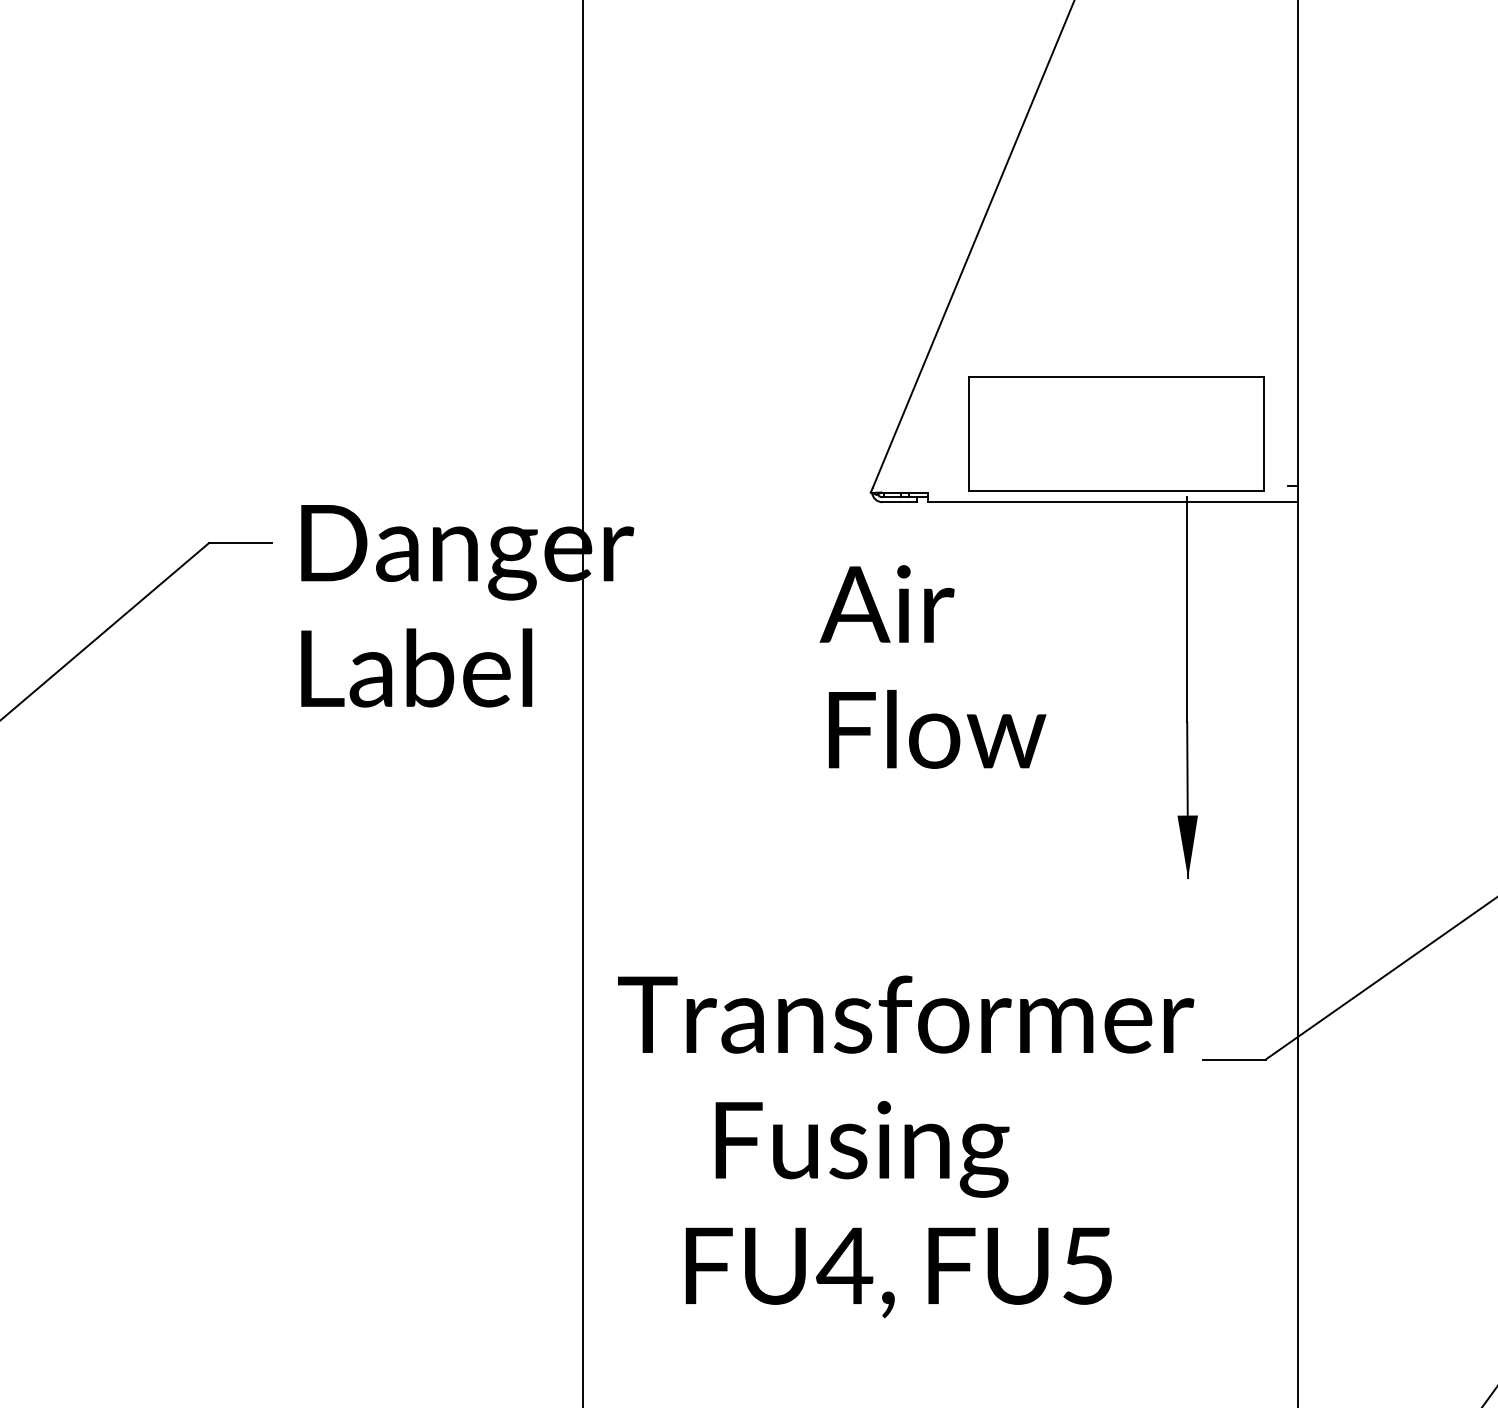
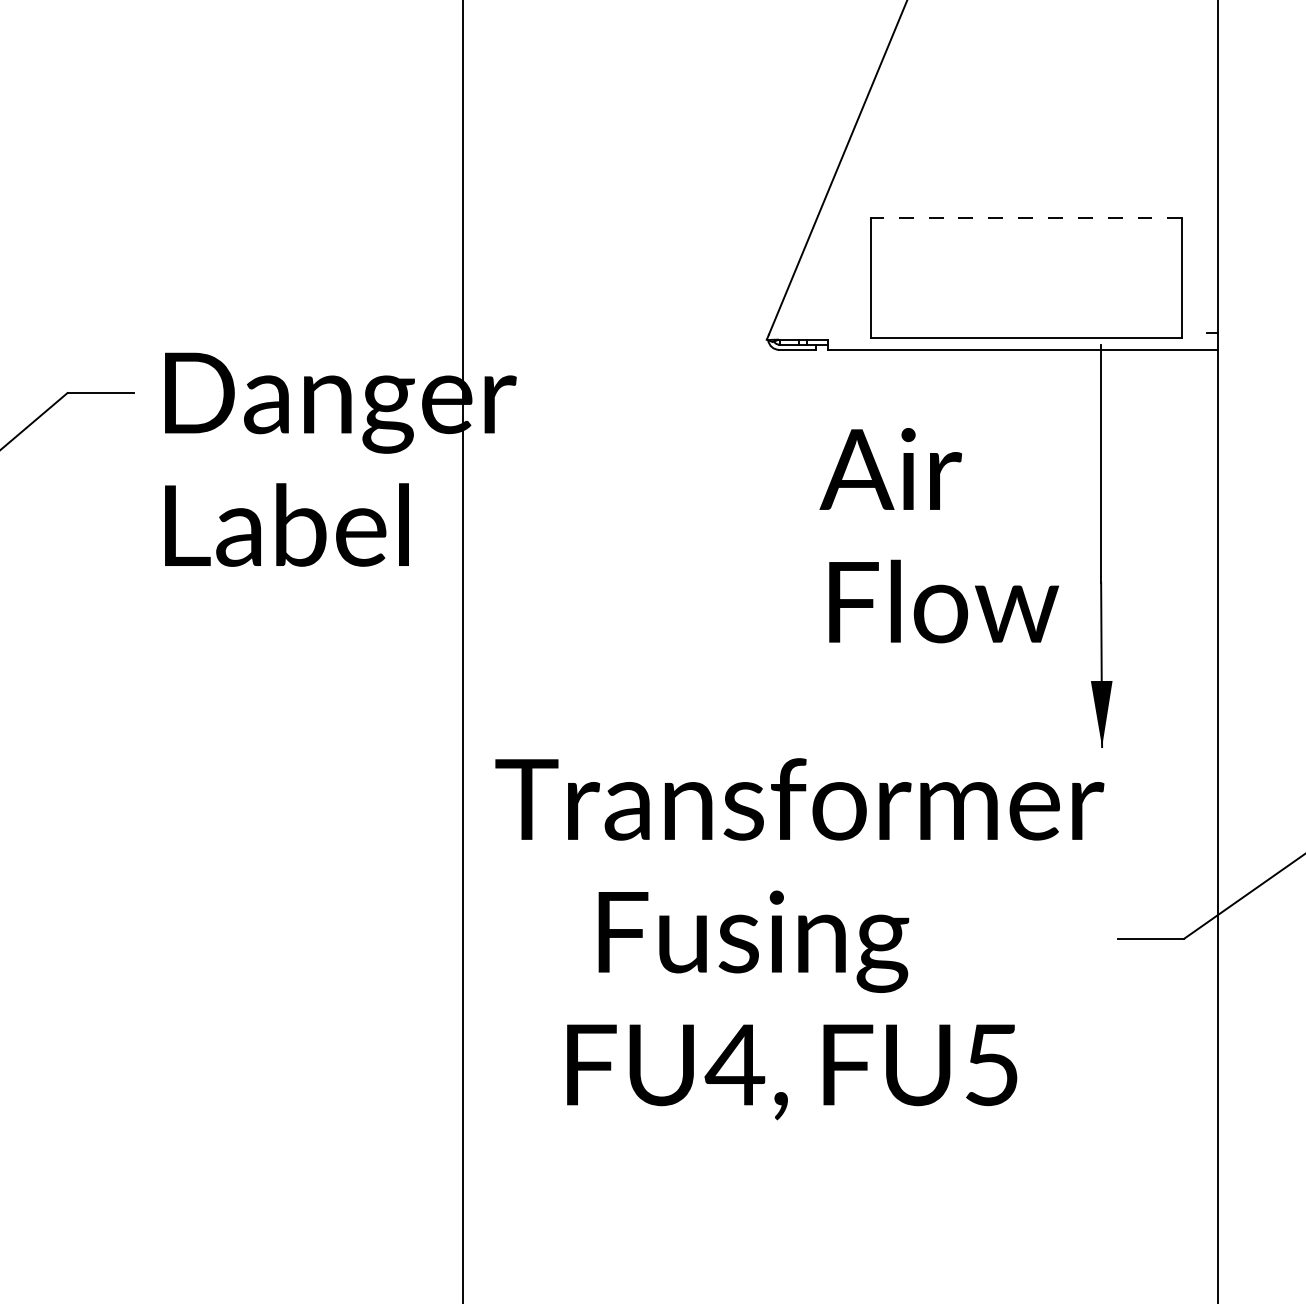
line: (1116, 377) -> (1026, 218), solid -> dashed
text: (932, 666) -> (938, 535), moved
text: (906, 1146) -> (800, 938), moved

